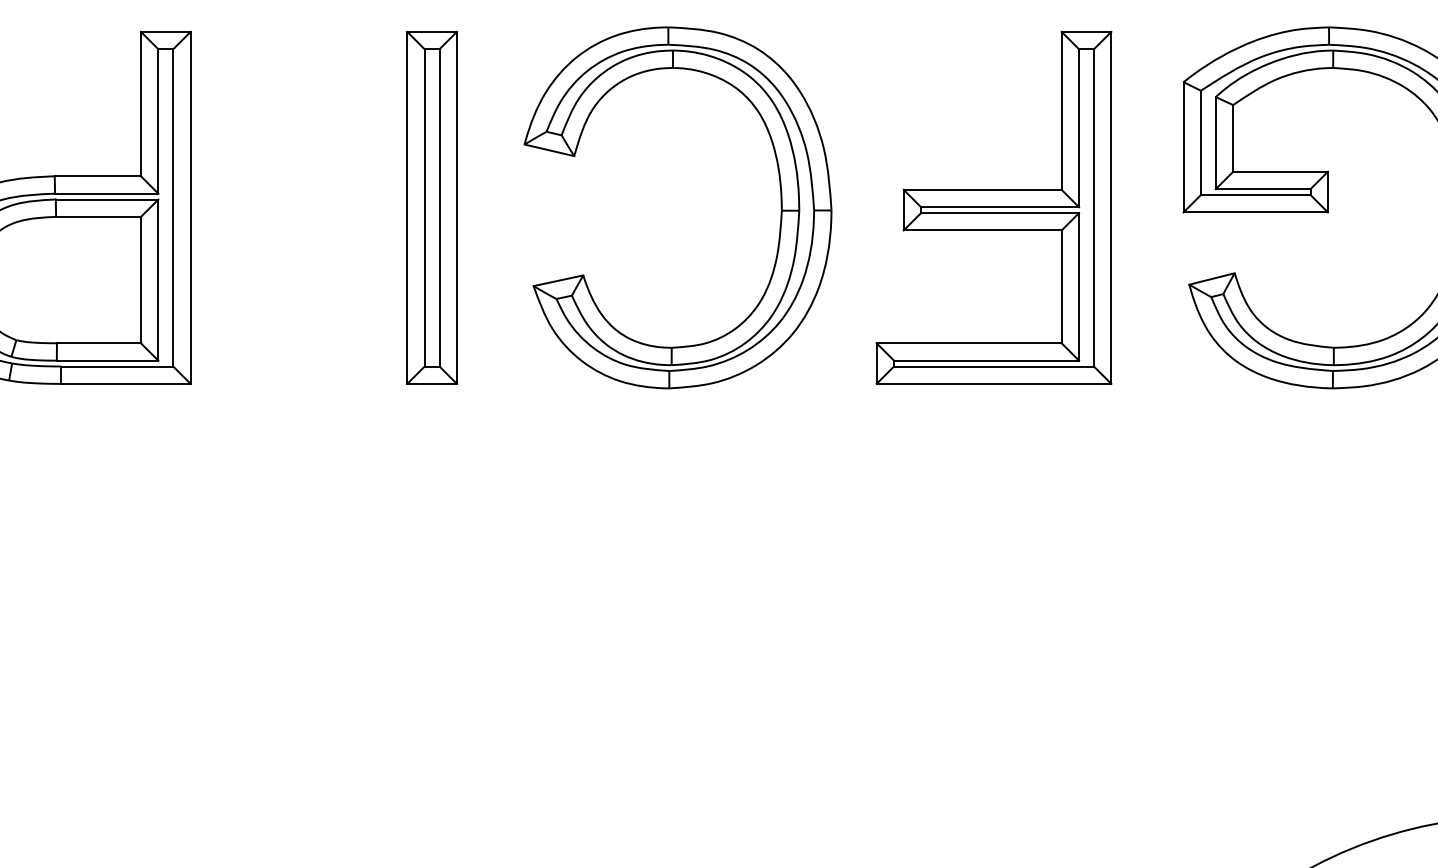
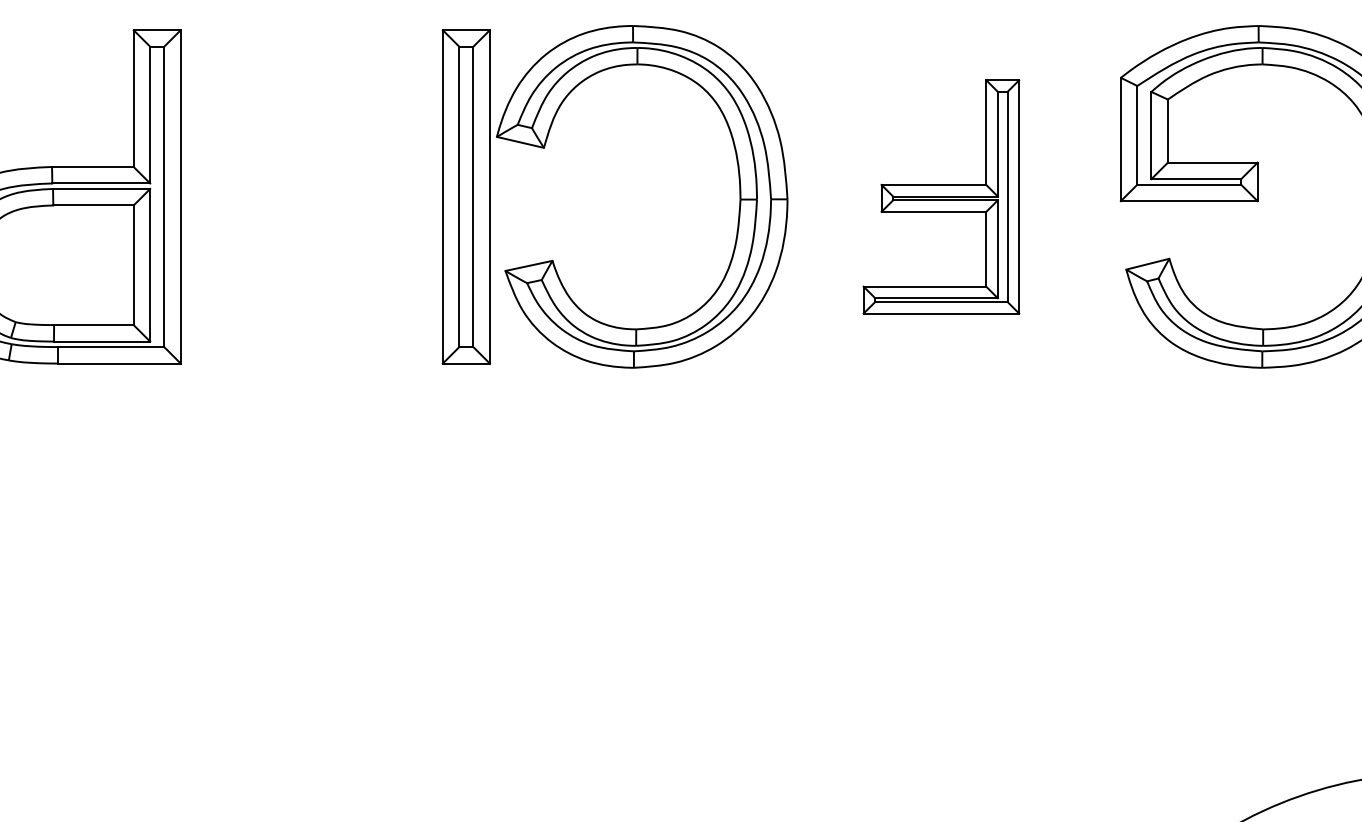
part: (431, 207) -> (465, 196), moved
part: (994, 207) -> (941, 196), size x0.7

